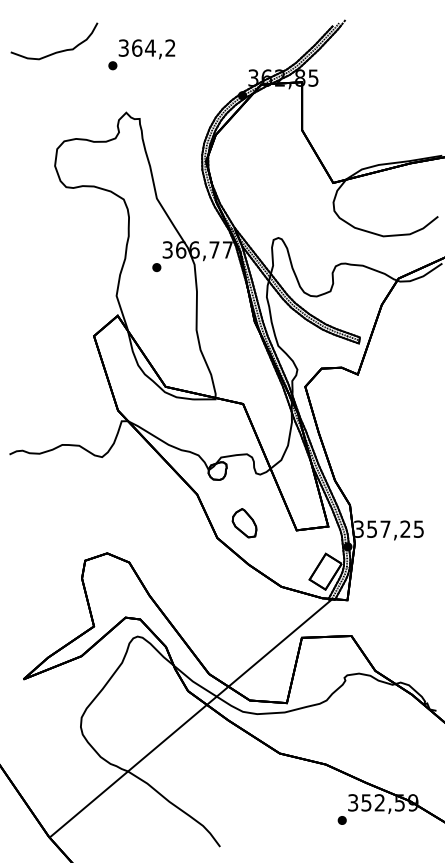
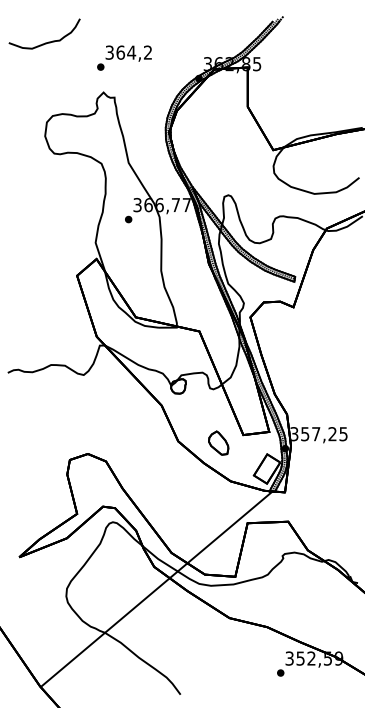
text: (141, 54) -> (124, 57), moved
part: (244, 523) -> (218, 443), moved

